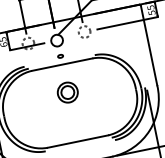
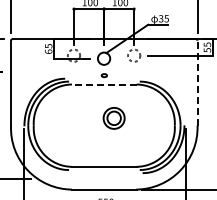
line: (148, 44) -> (197, 82), solid -> dashed
line: (61, 64) -> (103, 84), solid -> dashed
part: (67, 92) -> (113, 118), moved

